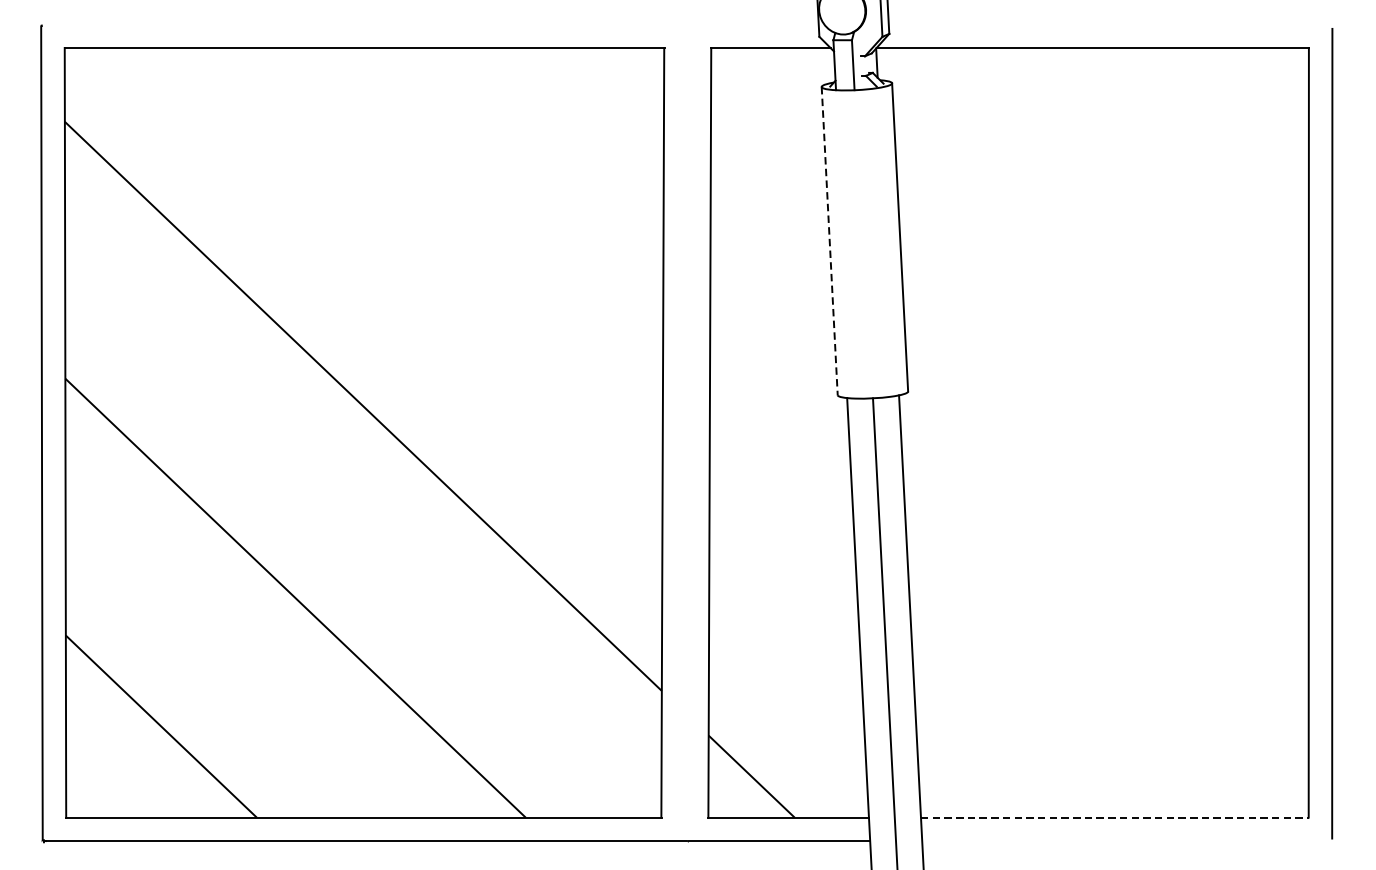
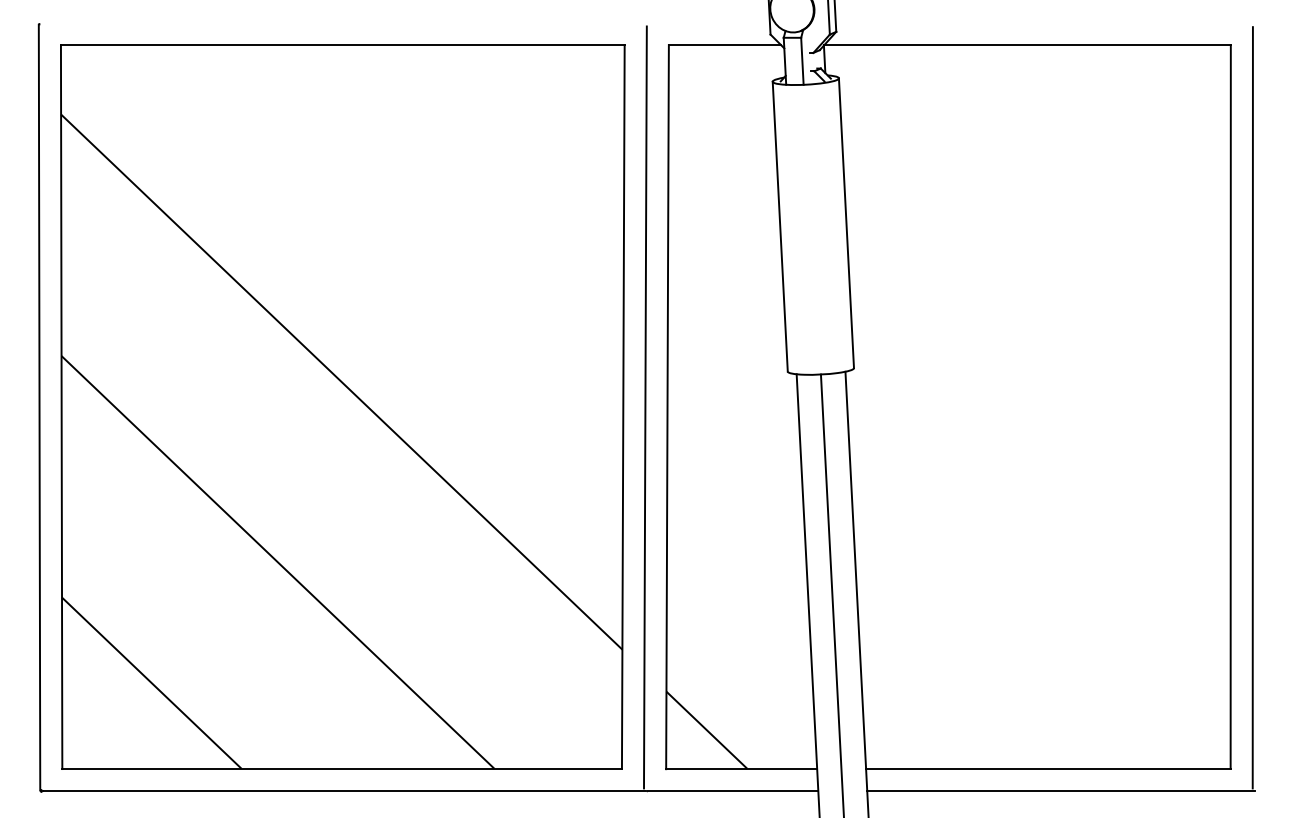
line: (829, 241) -> (780, 227), dashed -> solid
line: (686, 433) -> (645, 407), added
line: (1114, 817) -> (1048, 768), dashed -> solid
line: (1128, 840) -> (1061, 790), added

